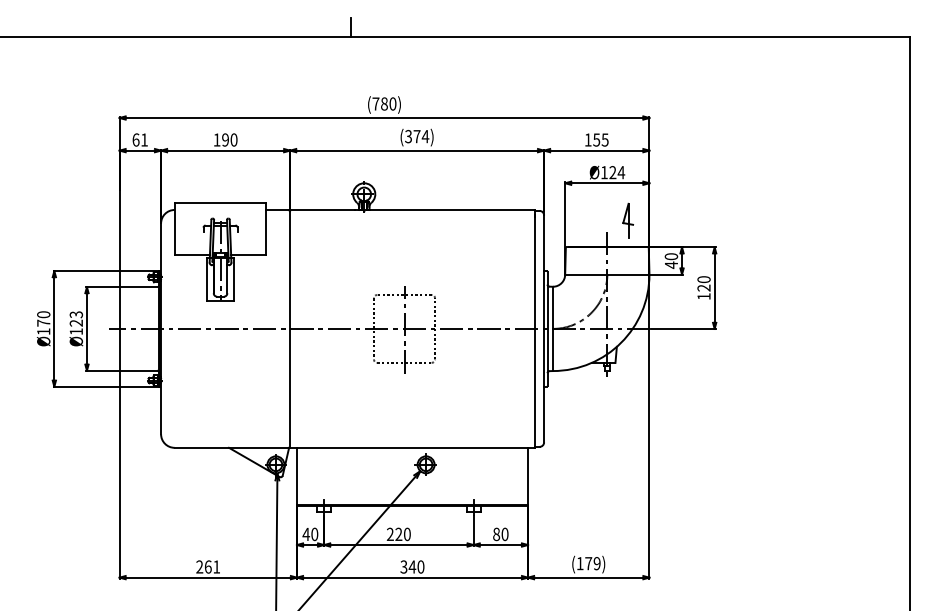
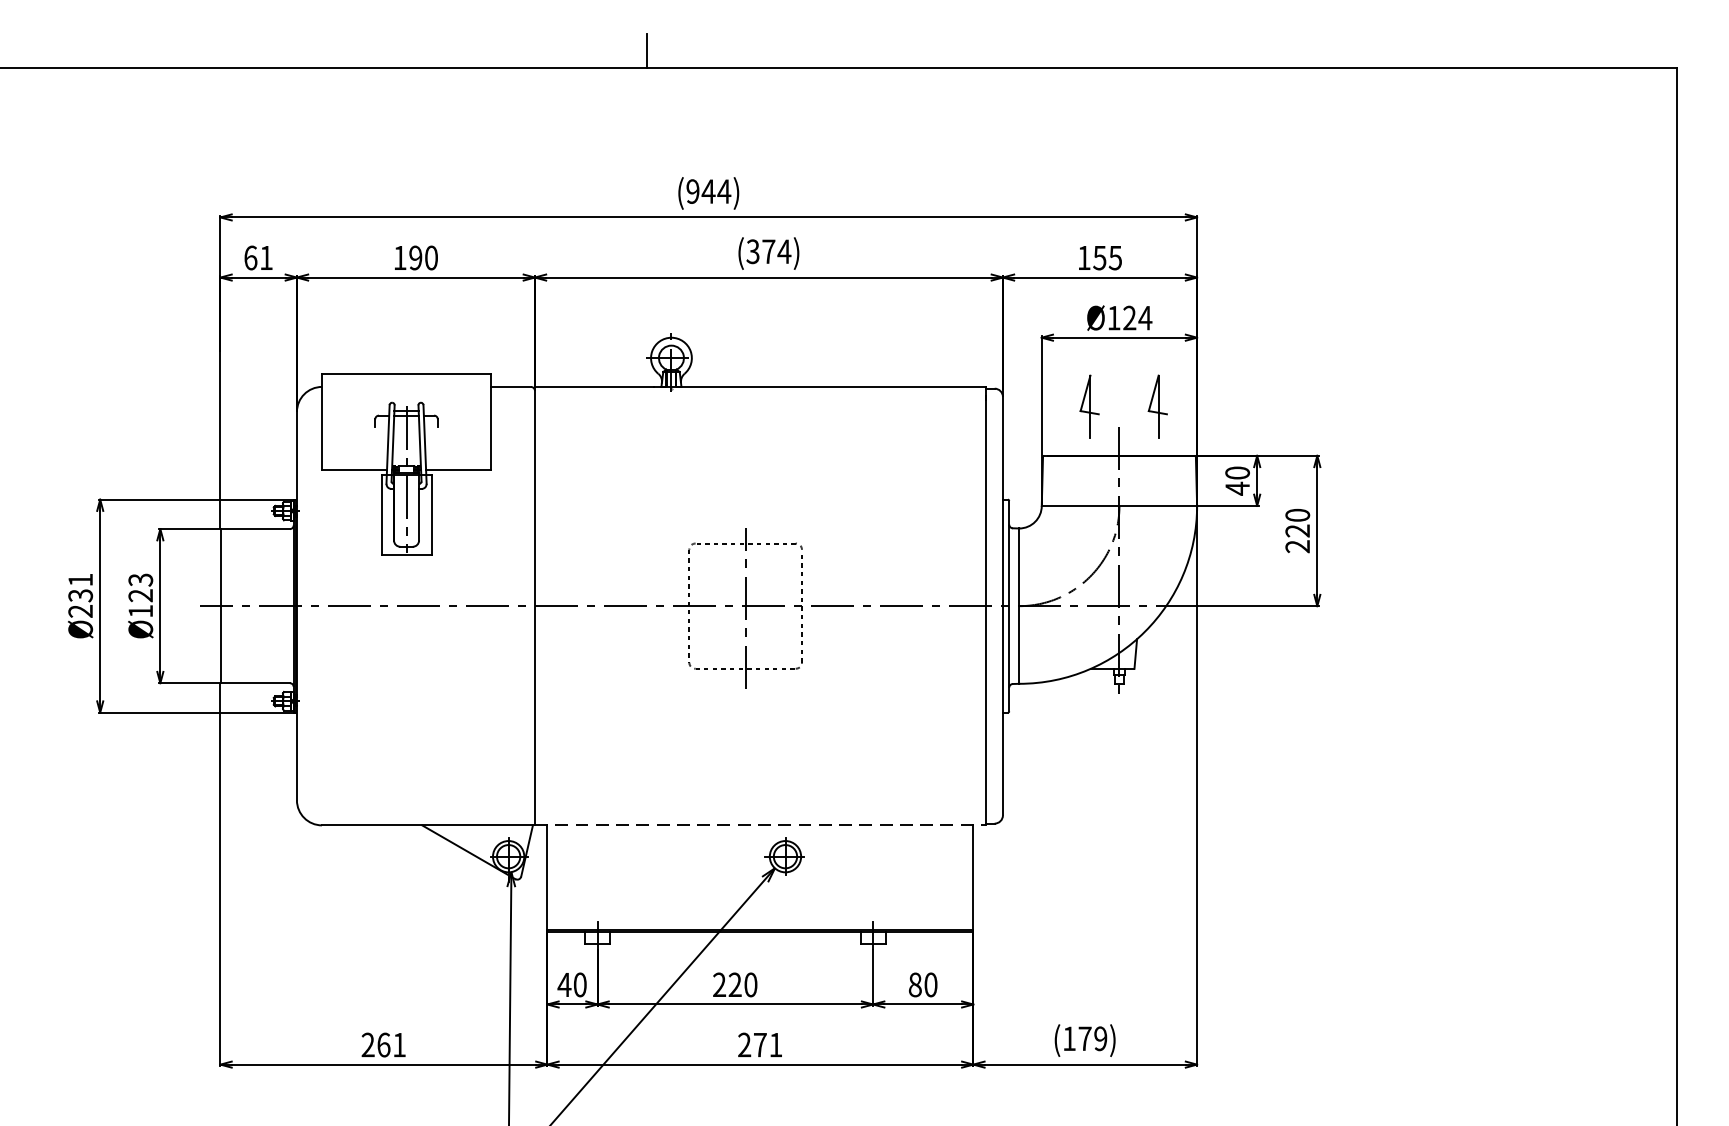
text: (384, 103) -> (708, 190), (780) -> (944)
part: (590, 220) -> (1088, 406), added
text: (703, 296) -> (1296, 546), 120 -> 220
text: (43, 323) -> (80, 596), Ø170 -> Ø231
line: (413, 447) -> (762, 824), solid -> dashed
text: (412, 566) -> (760, 1044), 340 -> 271

